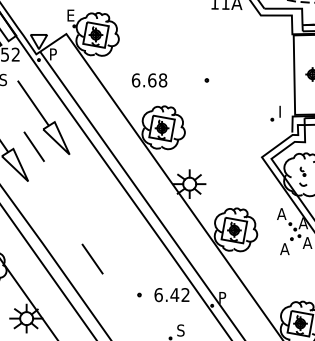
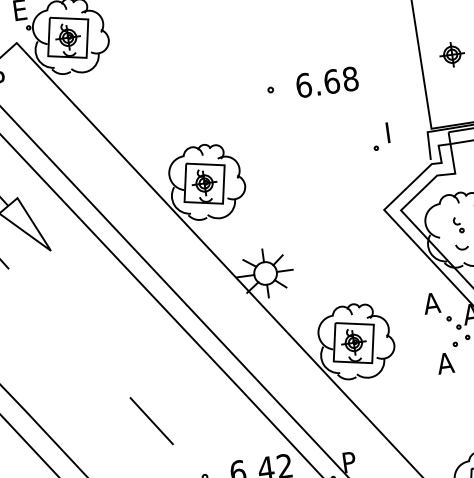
text: (149, 80) -> (327, 82), moved
part: (275, 113) -> (380, 136), moved
line: (92, 258) -> (151, 420), moved

